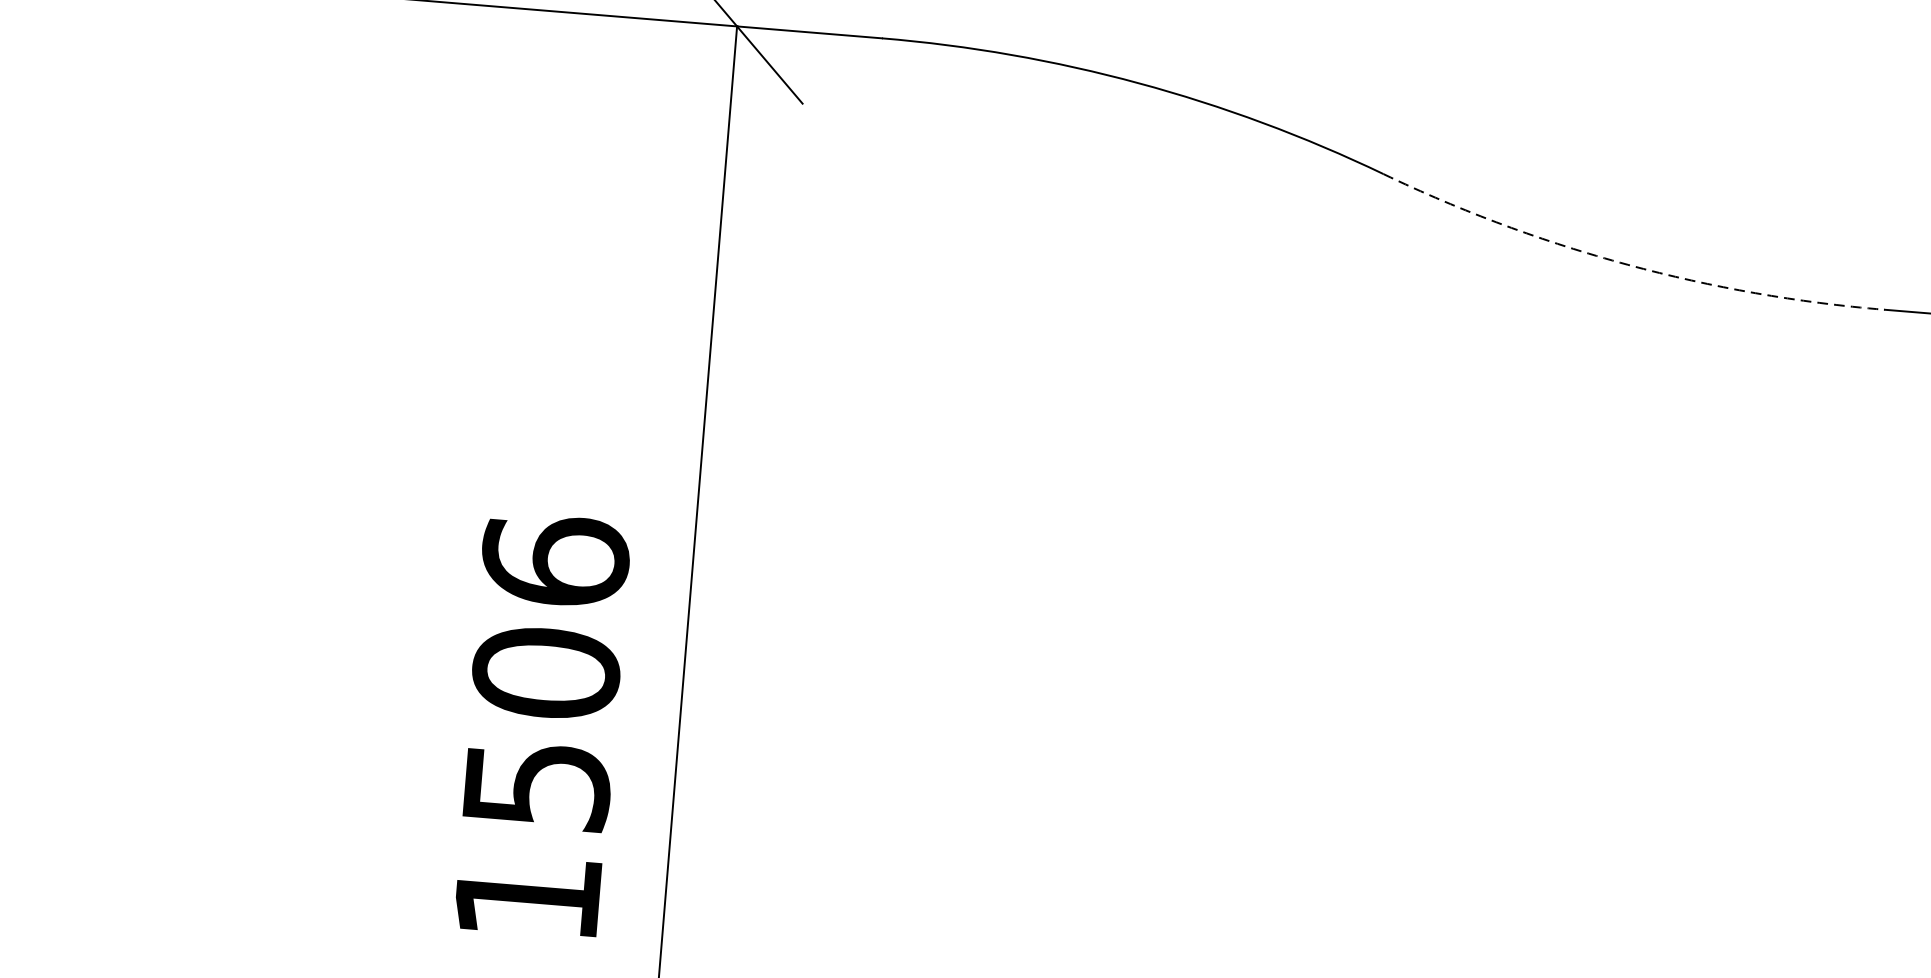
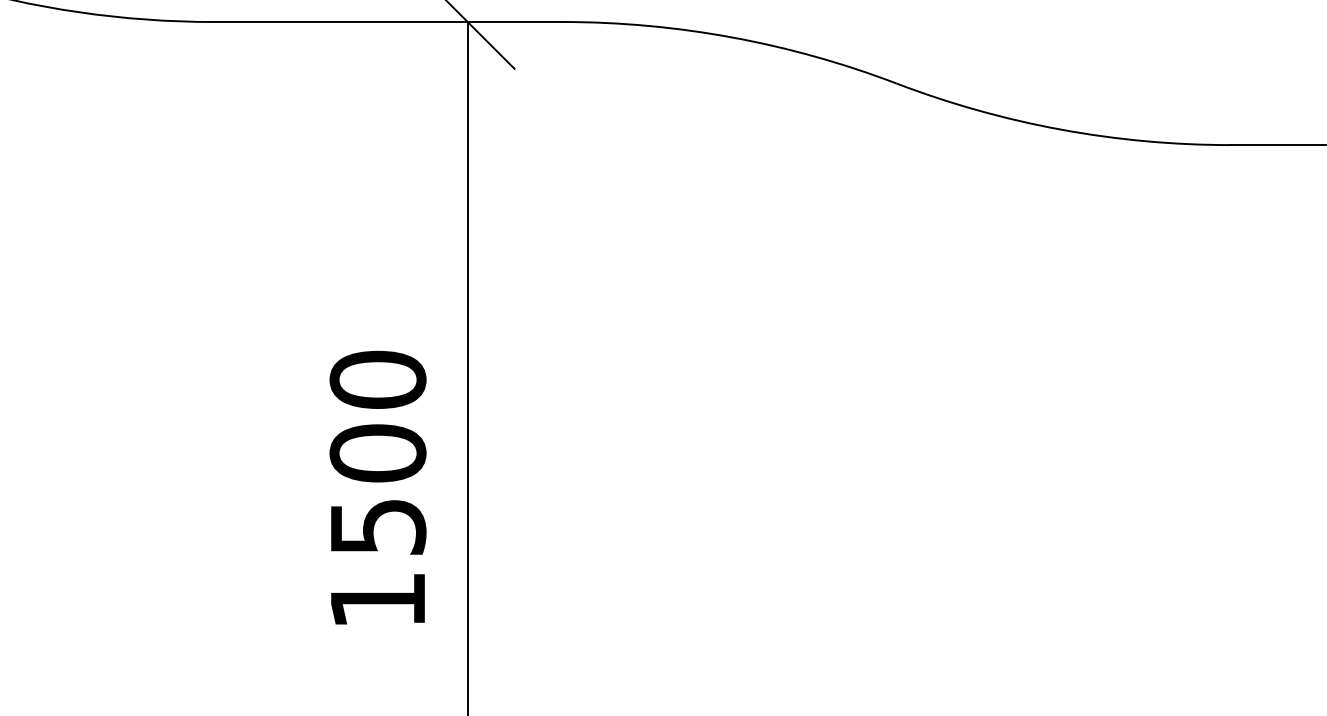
arc: (1627, 264) -> (1060, 129), dashed -> solid
text: (554, 560) -> (377, 379), 1506 -> 1500

